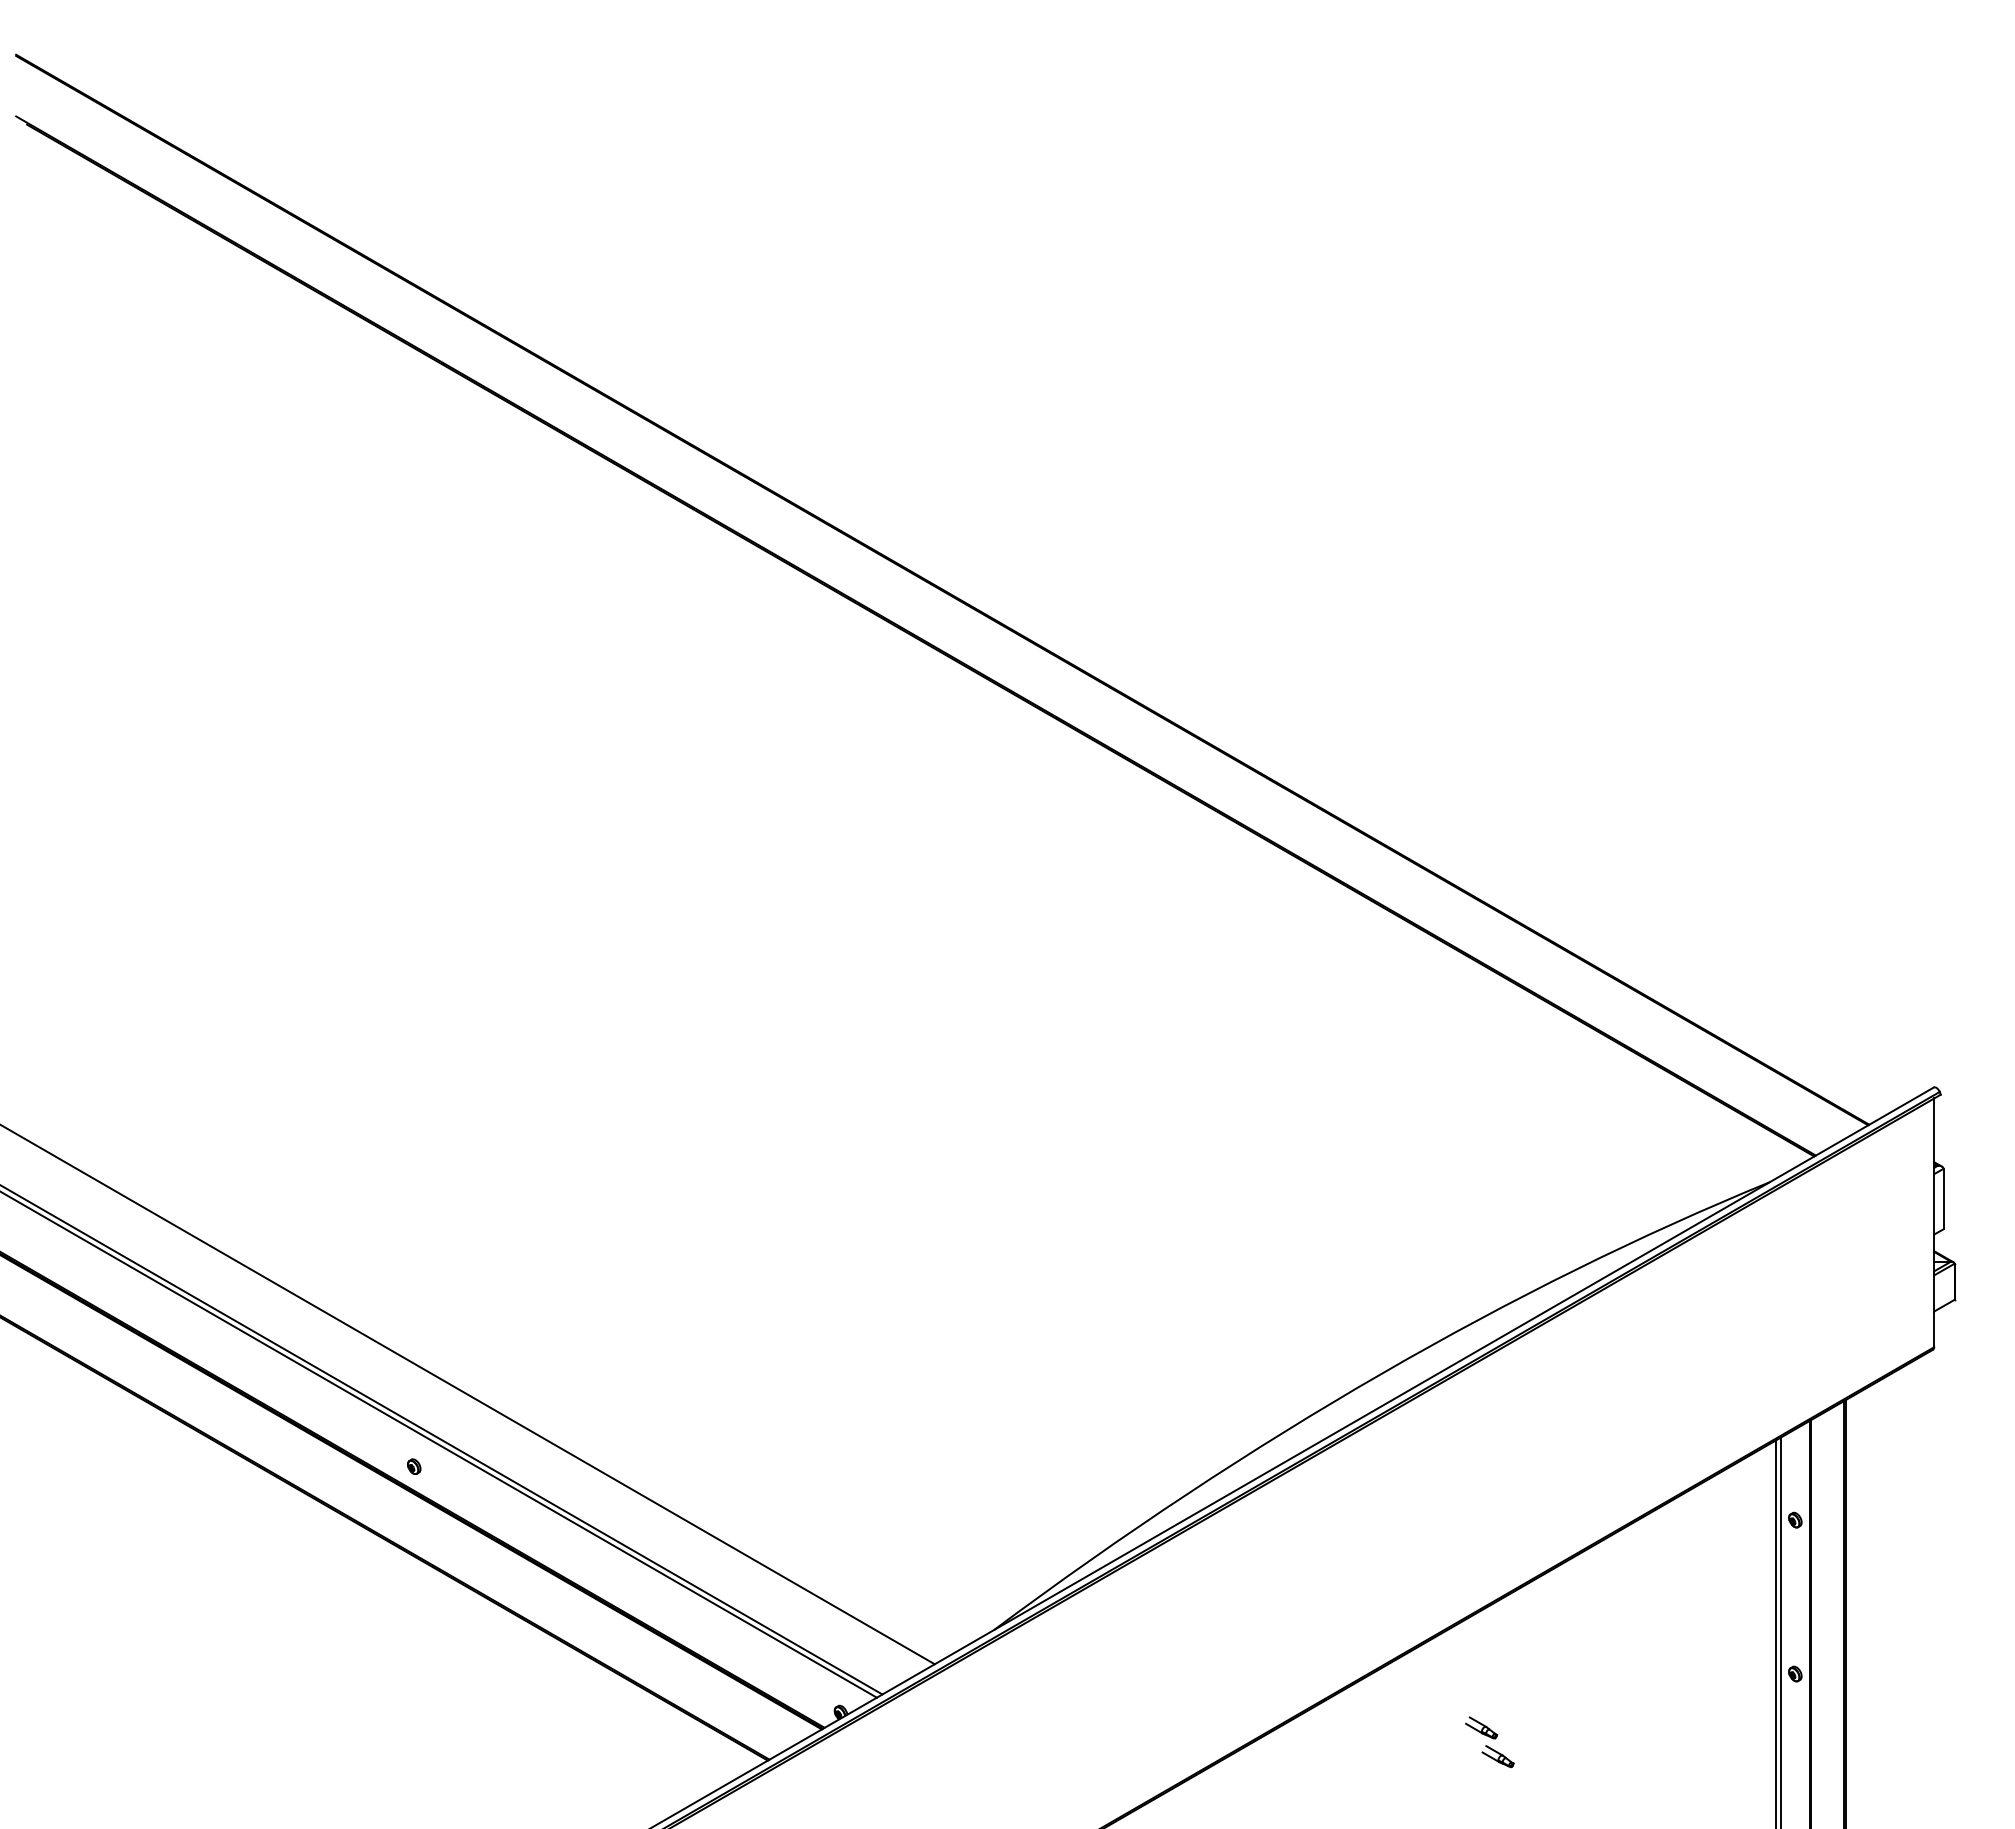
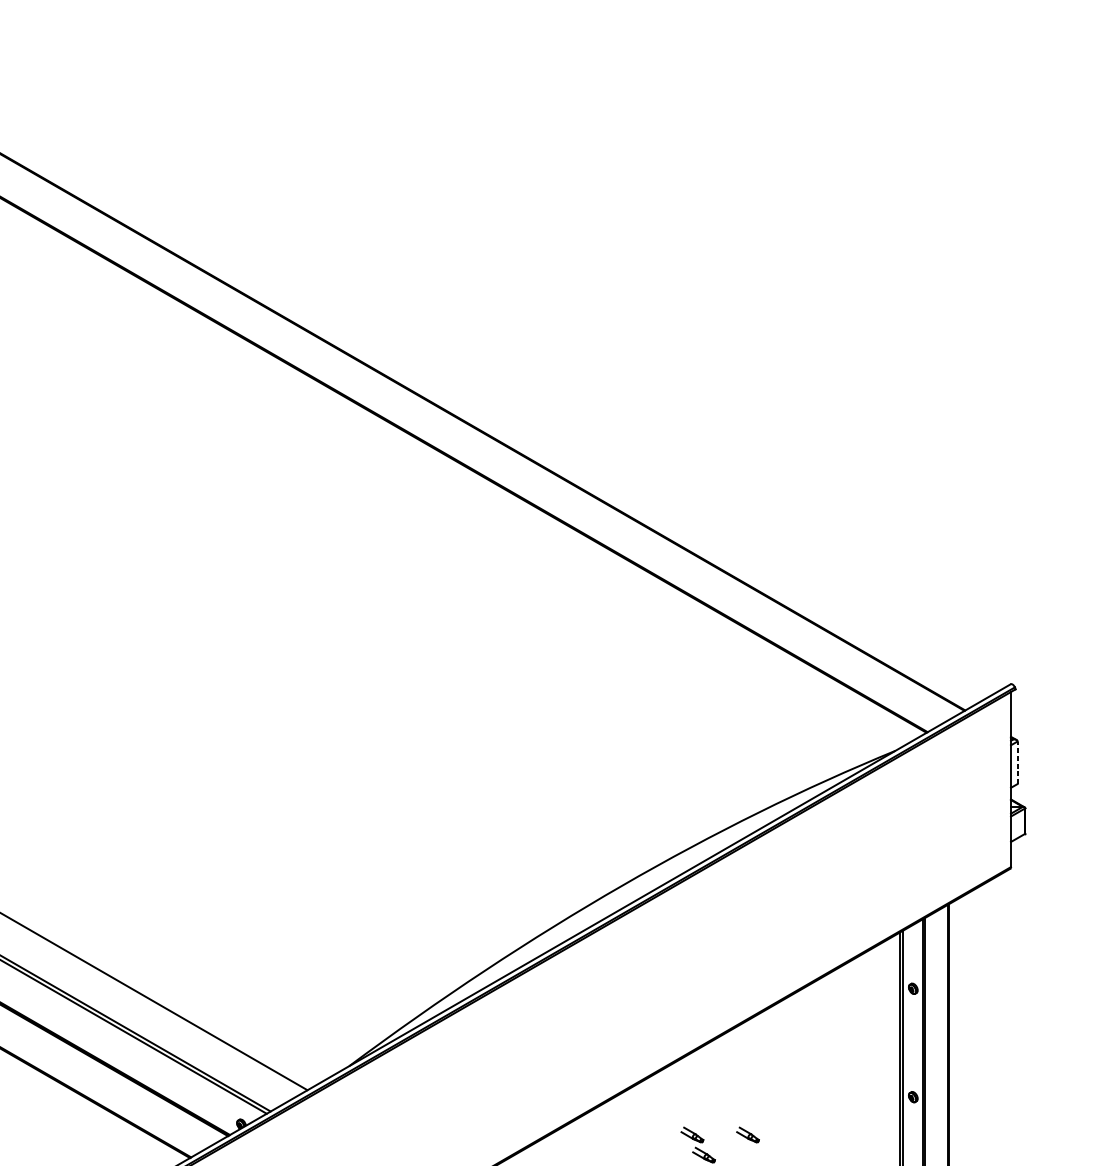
line: (1943, 1198) -> (1017, 762), solid -> dashed
part: (1560, 1727) -> (747, 1134), added

